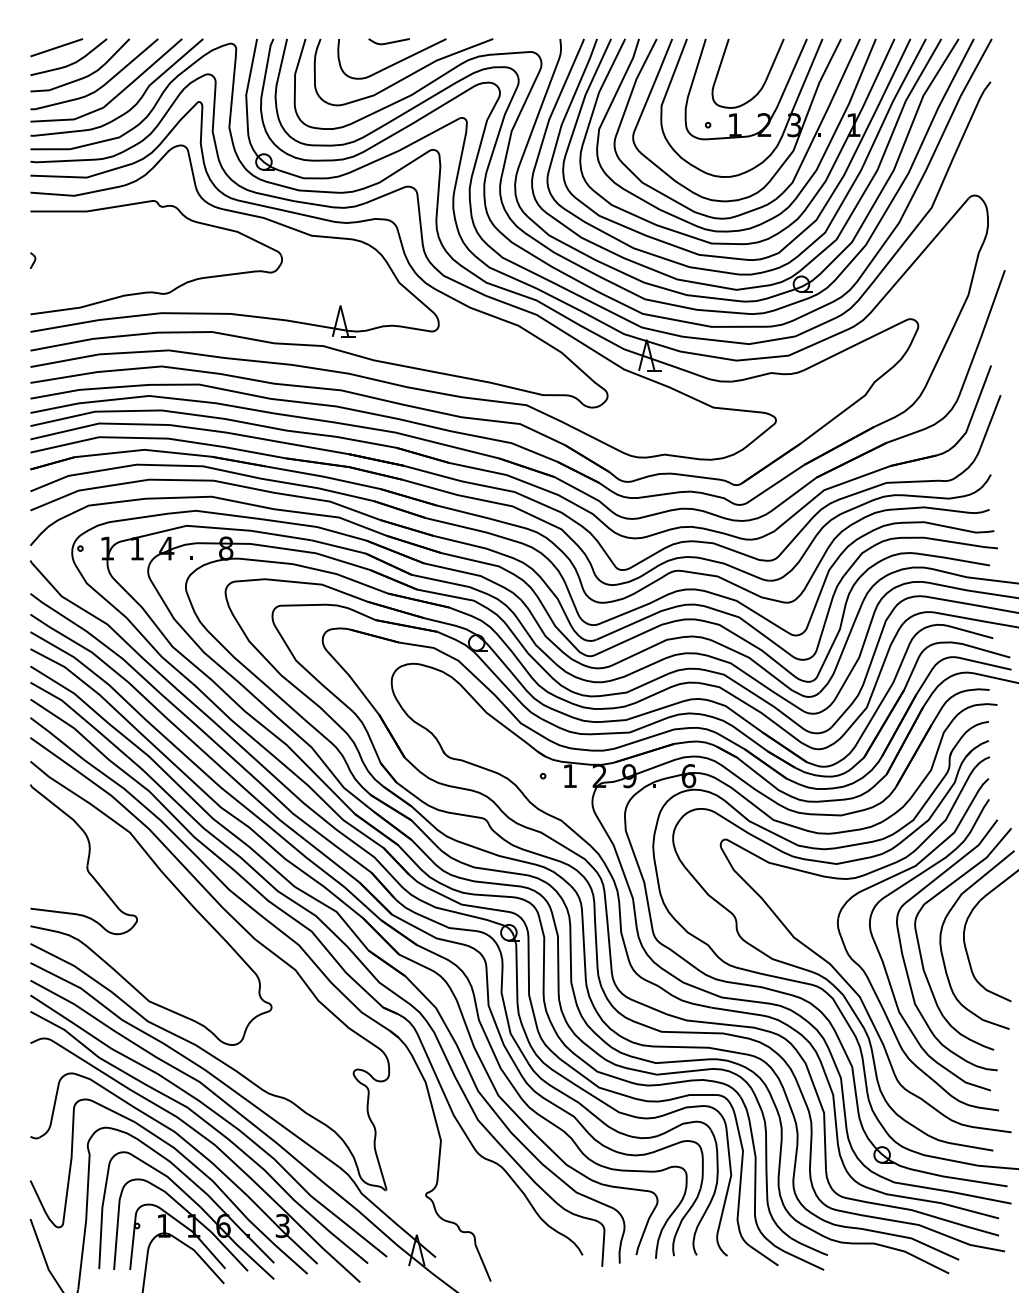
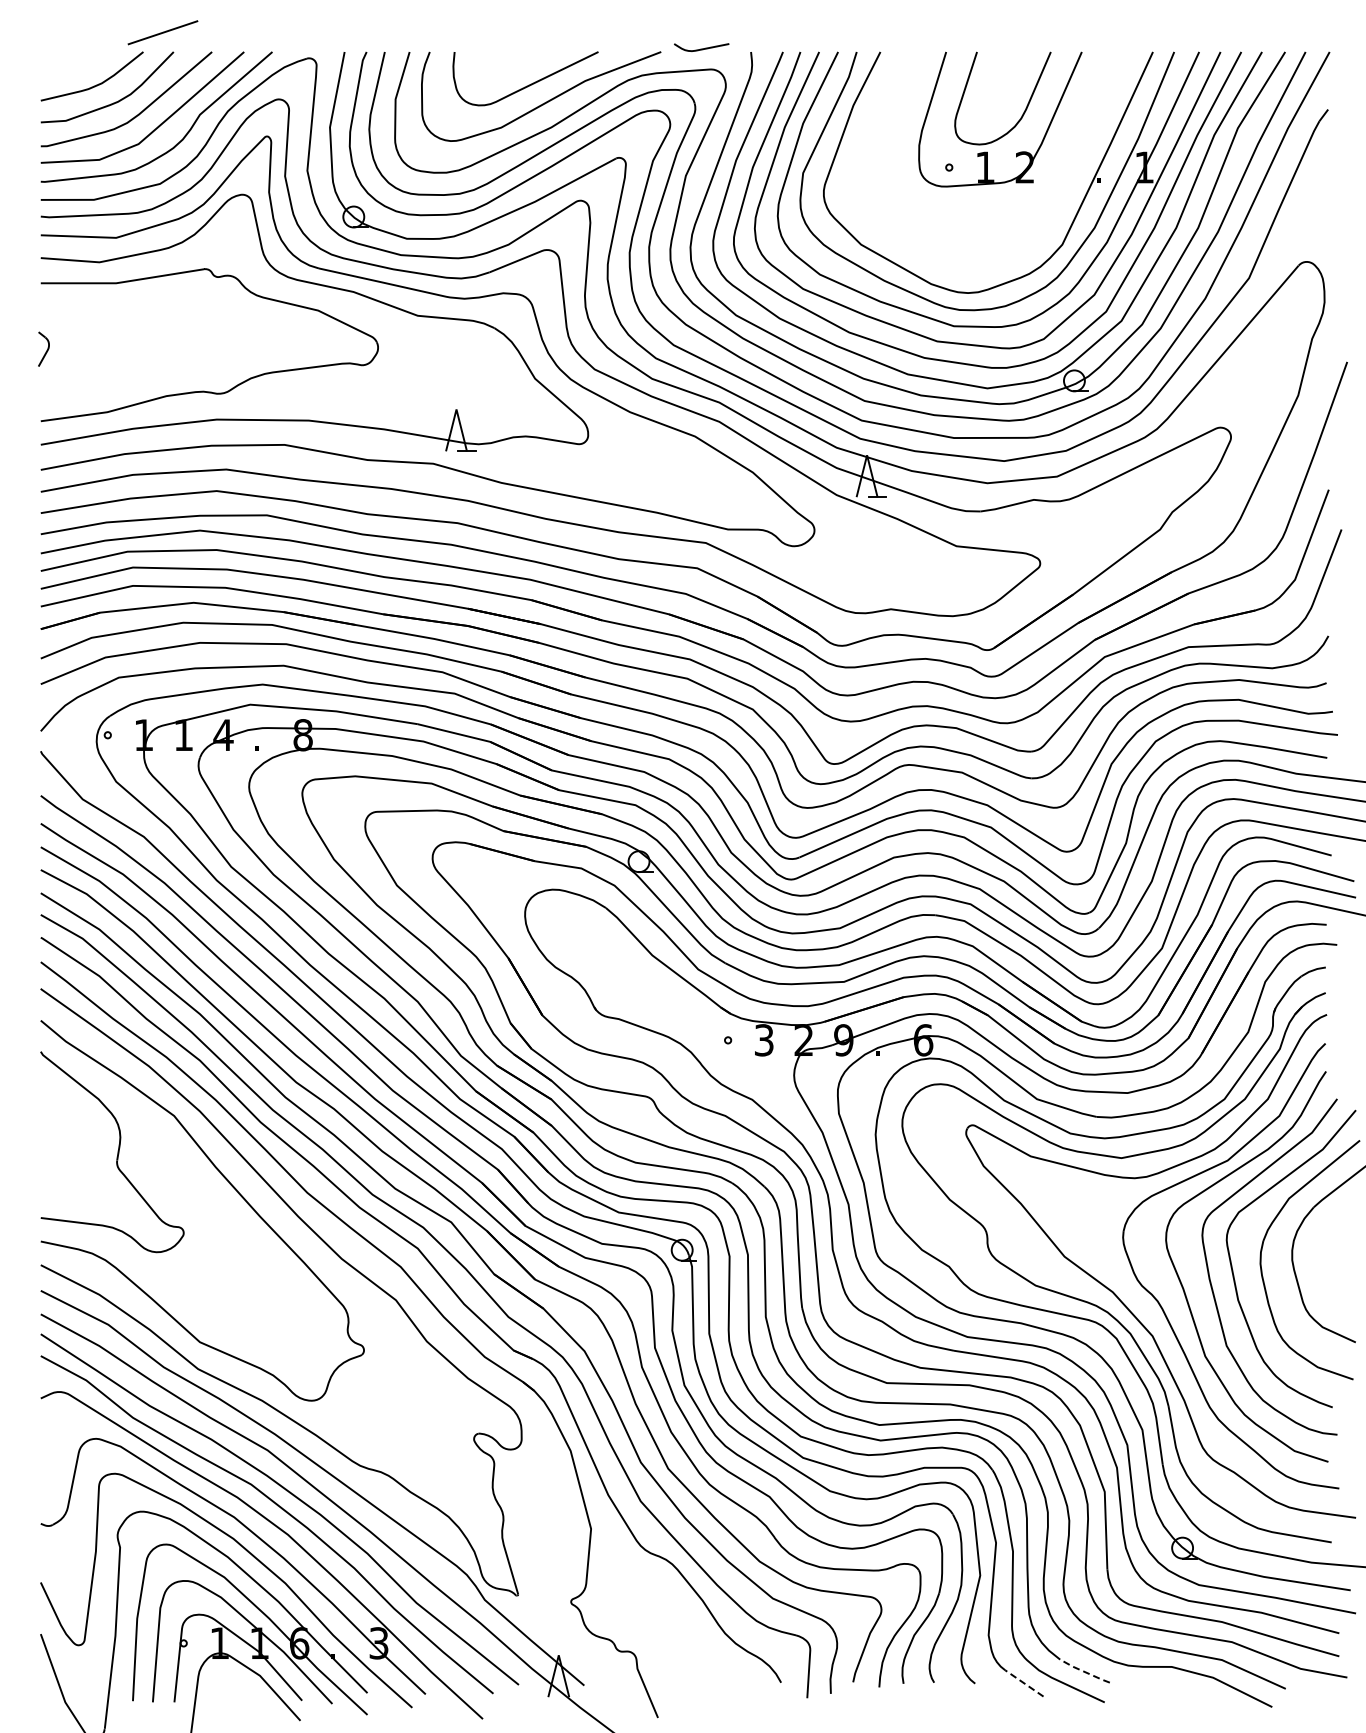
curve: (389, 42) -> (701, 48), moved
line: (56, 47) -> (162, 32), moved
part: (773, 148) -> (1037, 199), removed
part: (33, 260) -> (44, 349), size x1.6
text: (570, 776) -> (764, 1040), 1 -> 3
line: (808, 1246) -> (1084, 1671), solid -> dashed
line: (763, 1255) -> (1023, 1683), solid -> dashed

